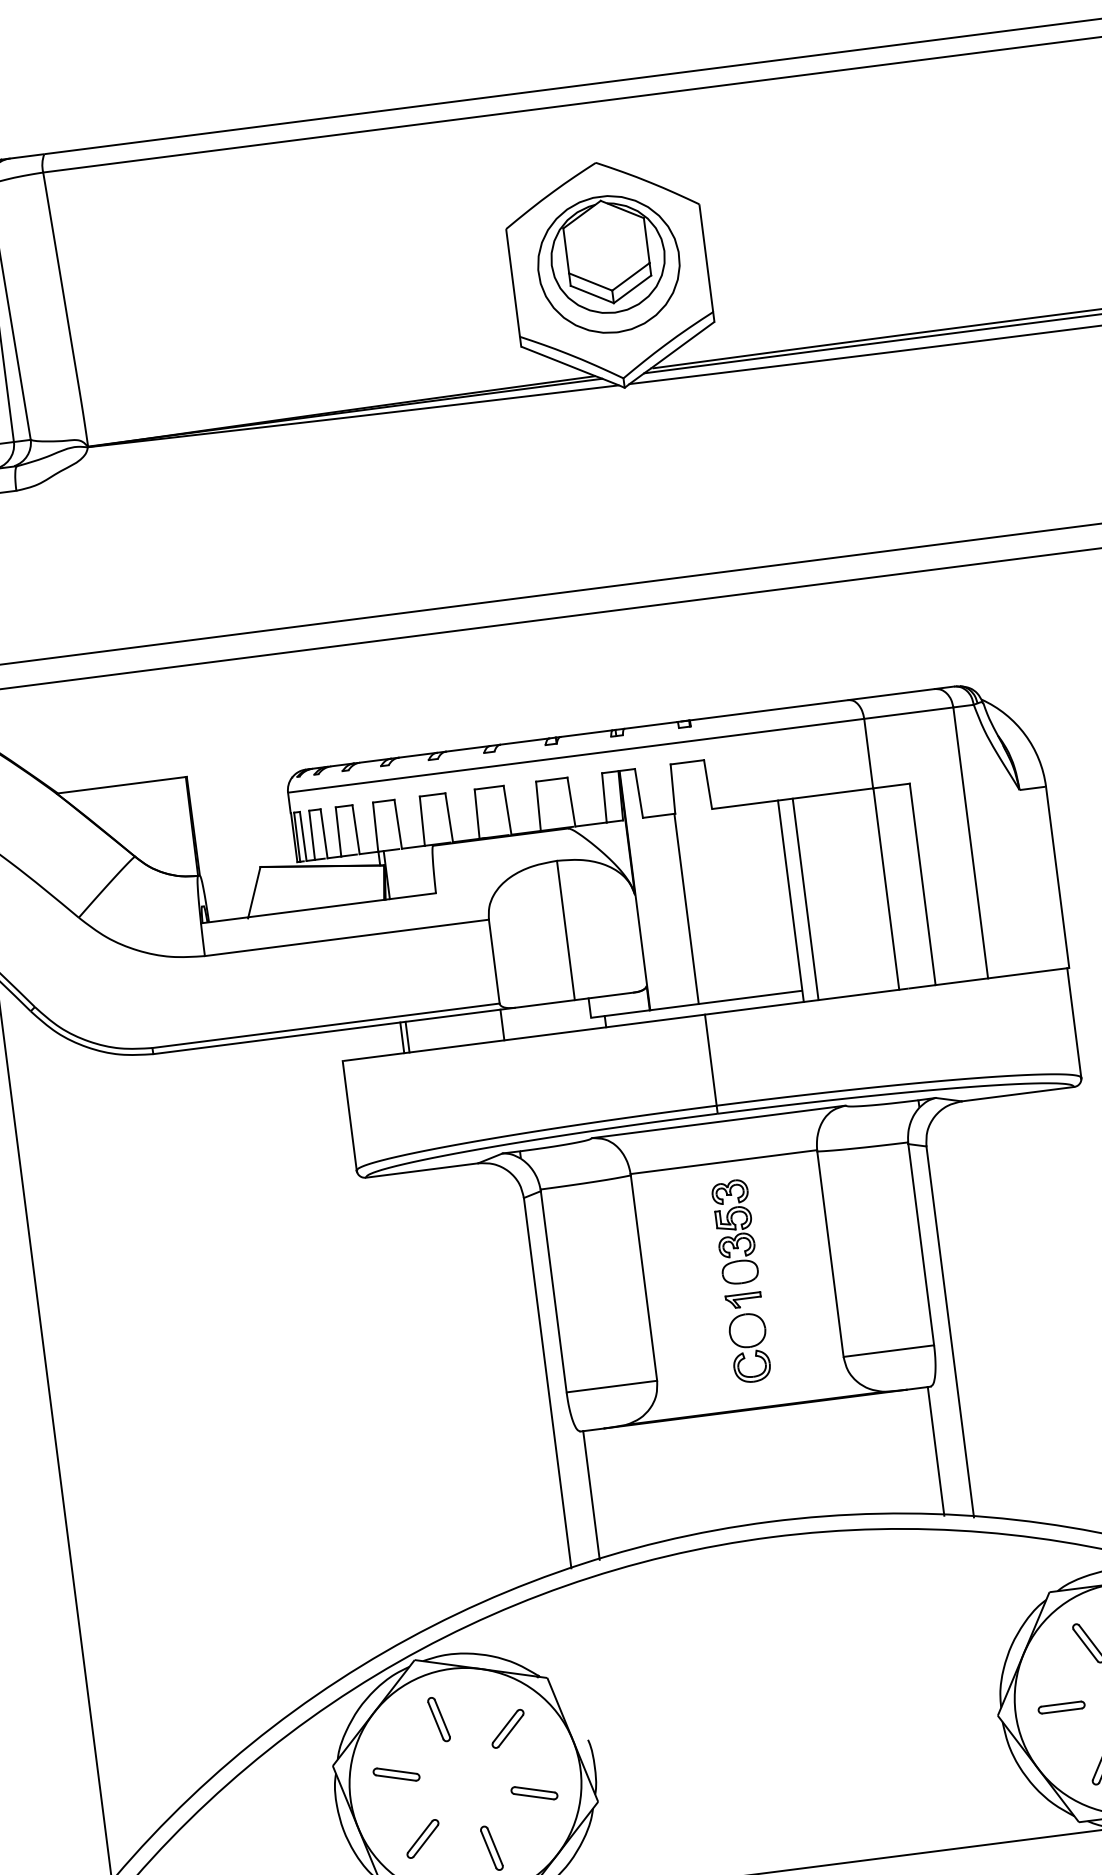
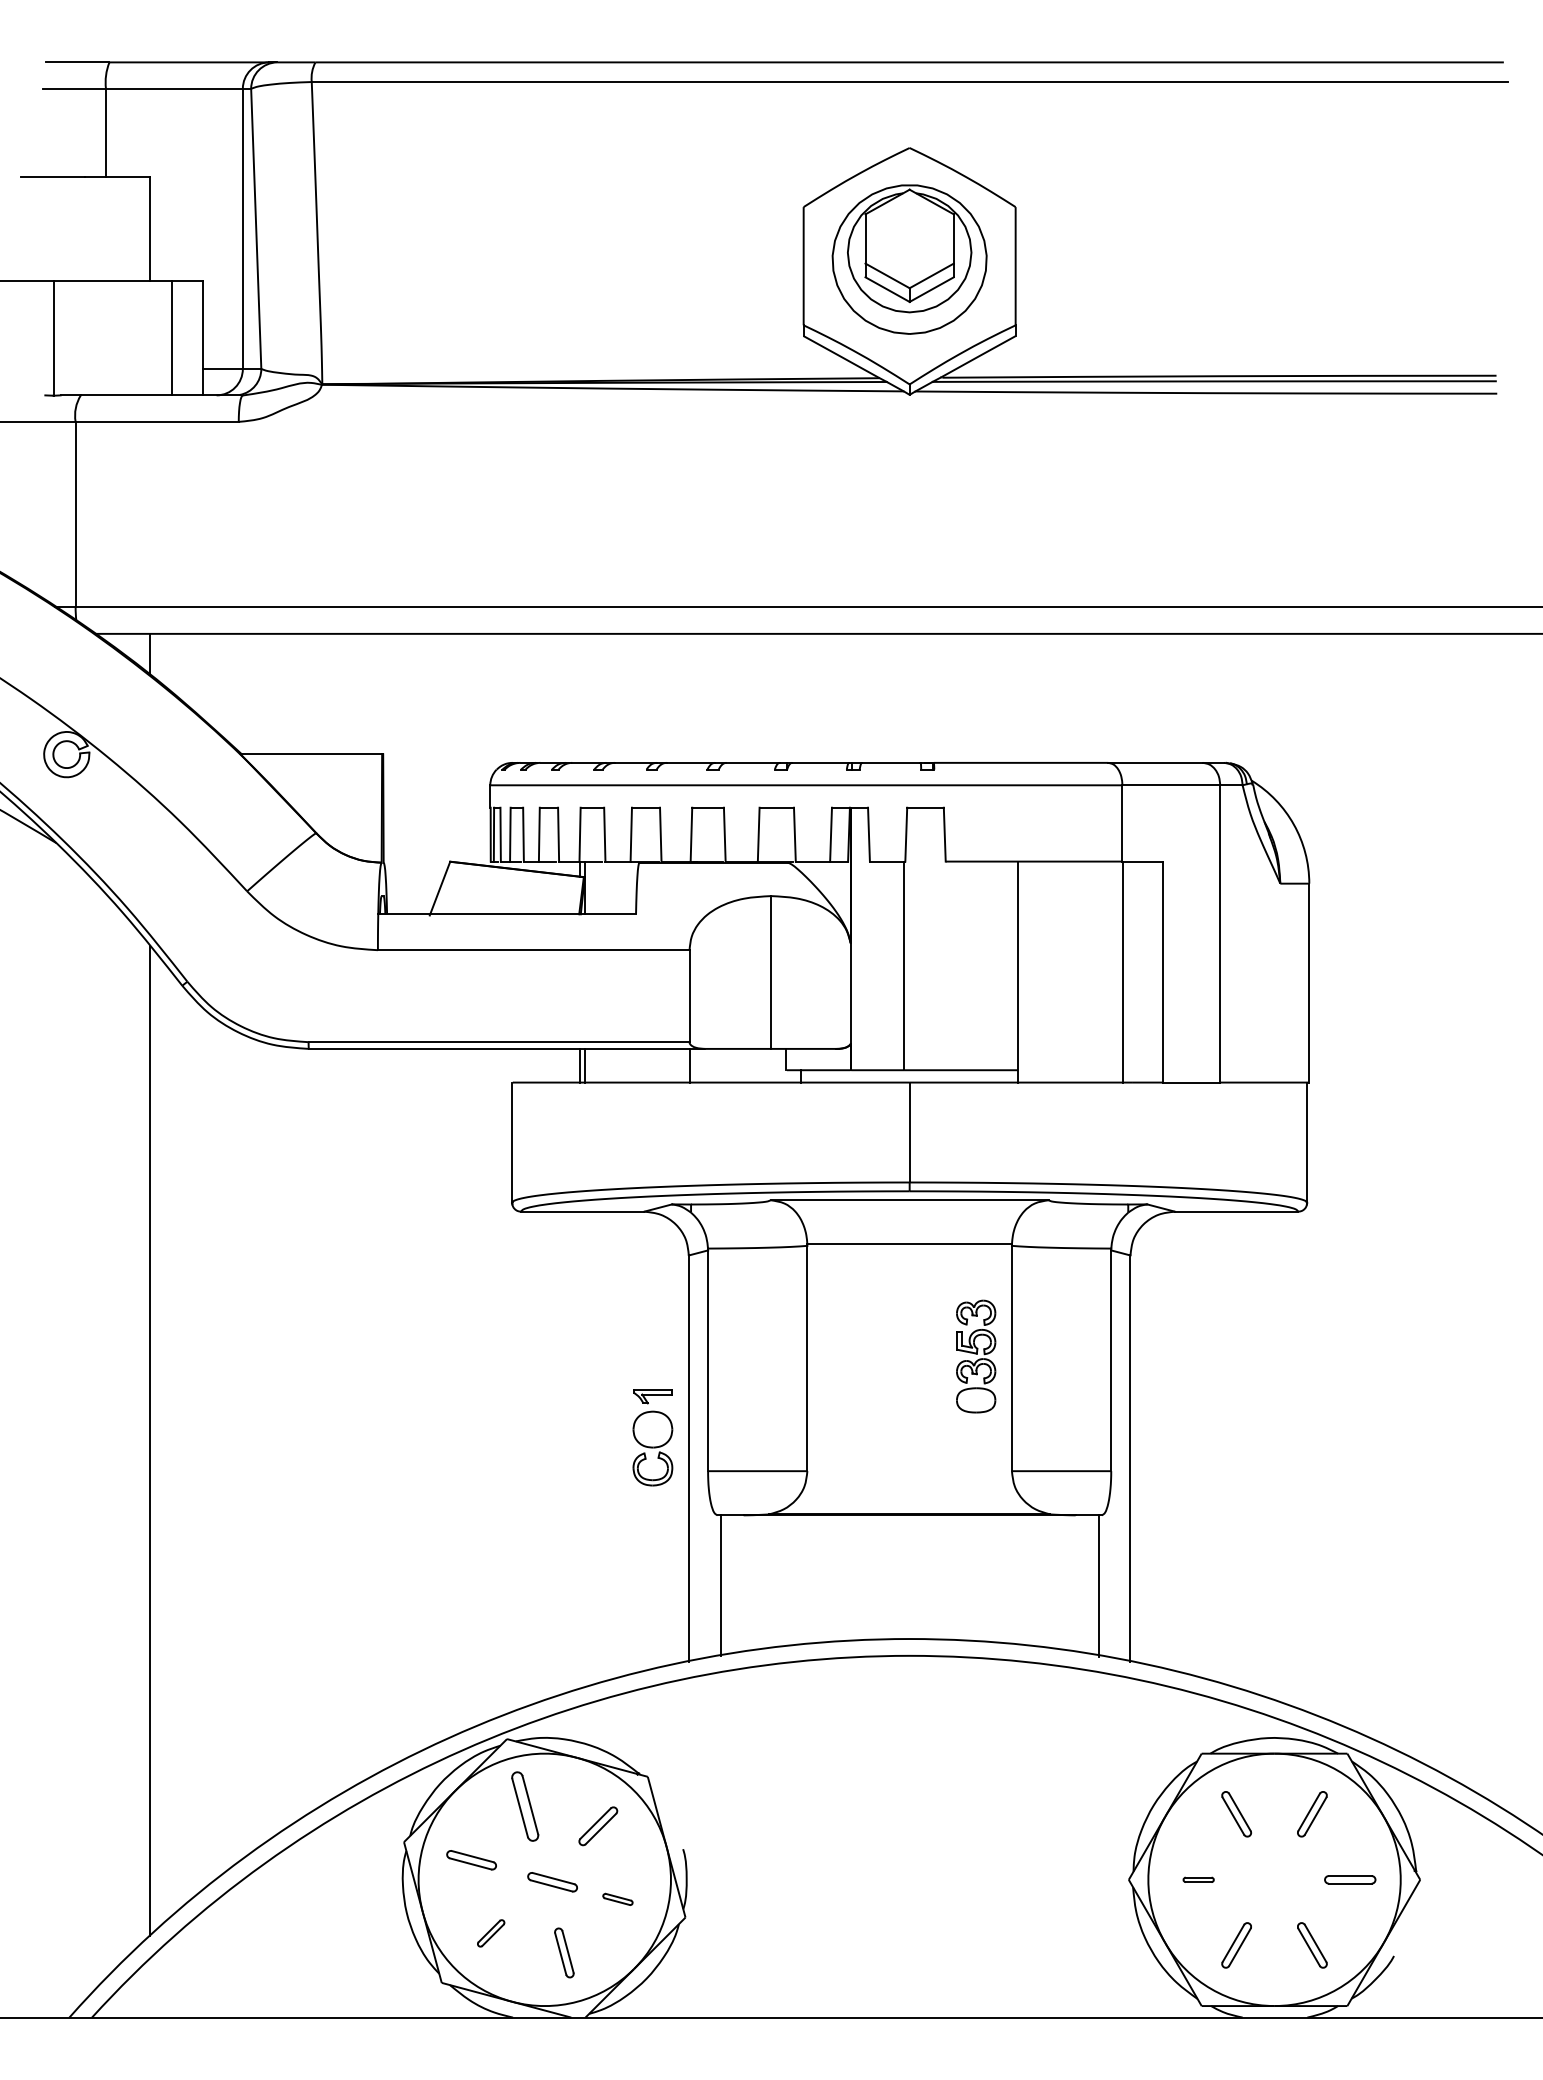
line: (805, 898) -> (1034, 971), removed
part: (735, 1232) -> (976, 1356), moved
part: (748, 1337) -> (652, 1437), moved
part: (1061, 1707) -> (1198, 1879), size x0.6
part: (438, 1719) -> (524, 1806), size x1.4
part: (472, 1785) -> (552, 1882), added
part: (534, 1793) -> (617, 1899), size x0.6
part: (422, 1839) -> (490, 1933), size x0.7

